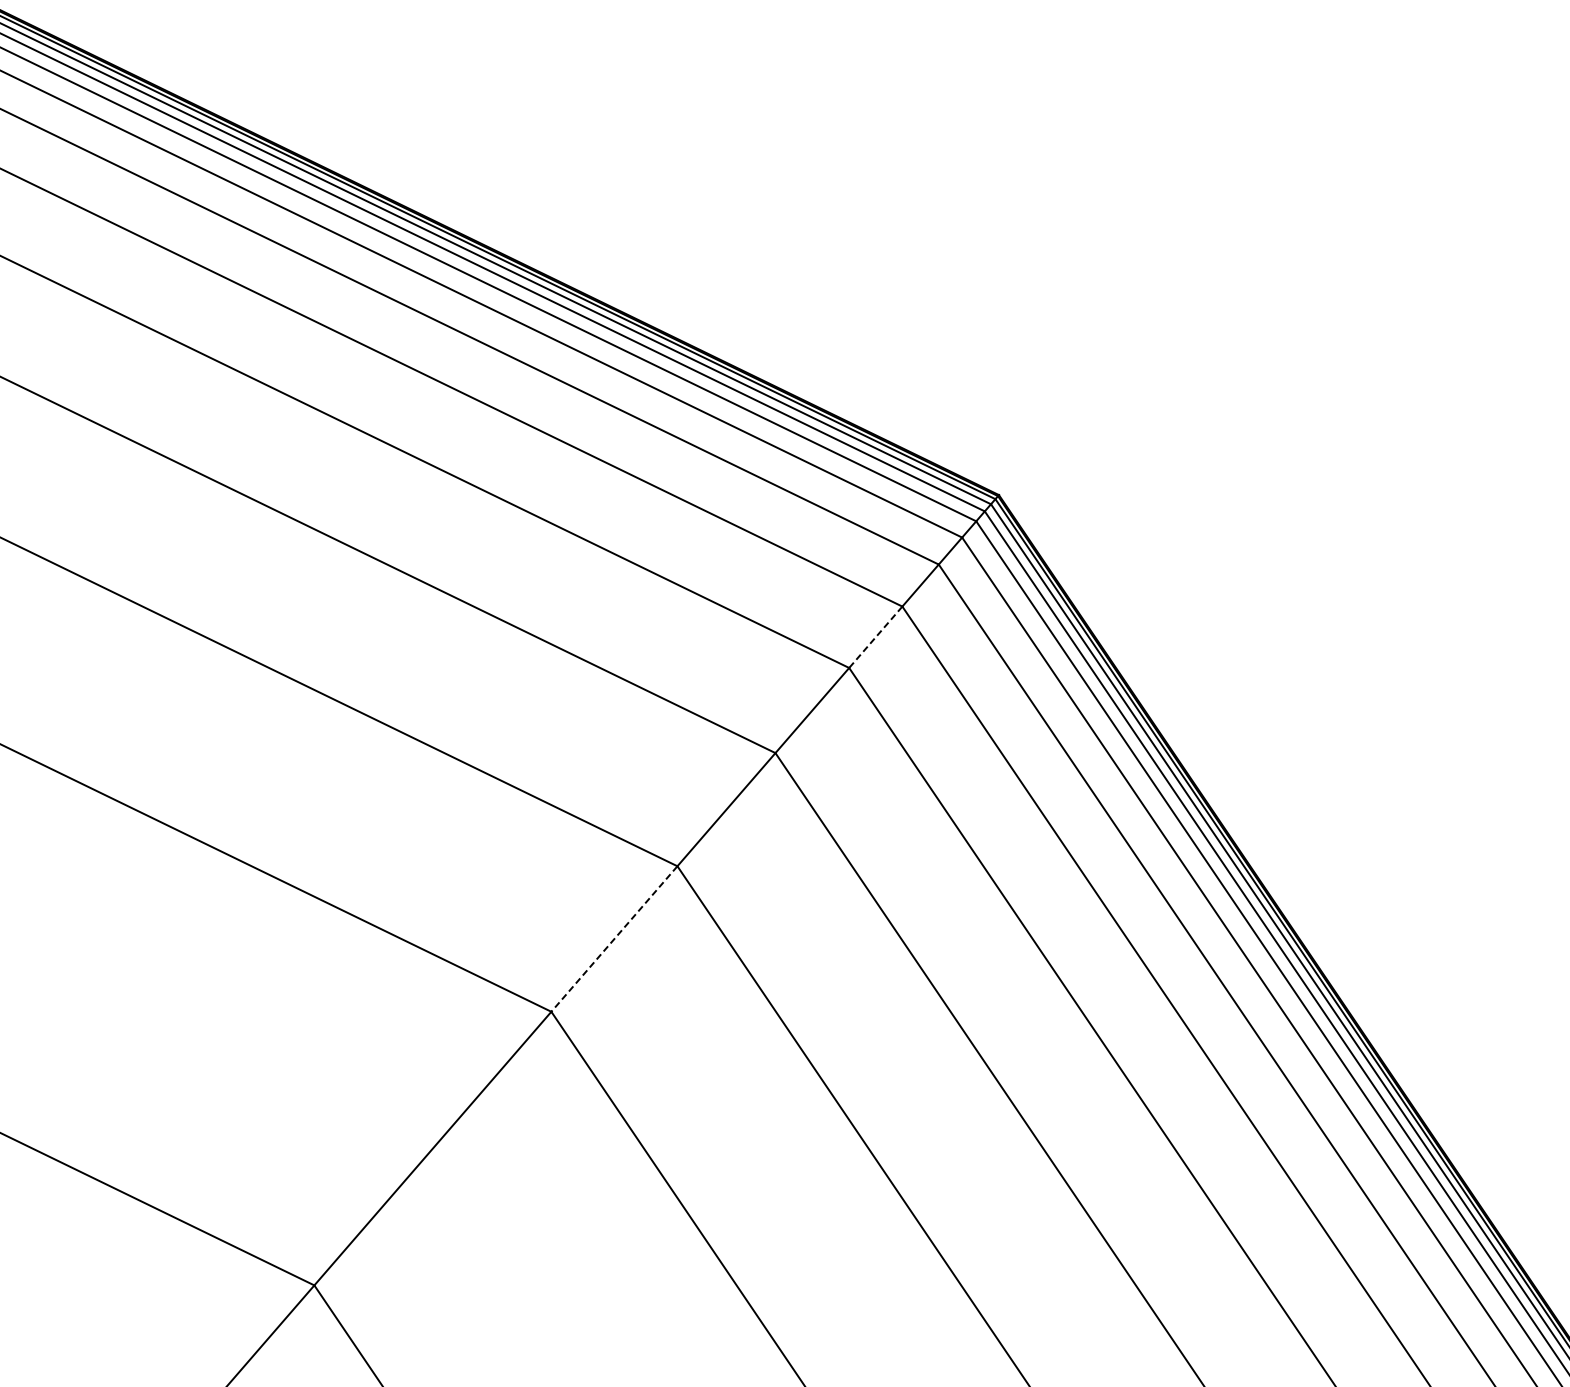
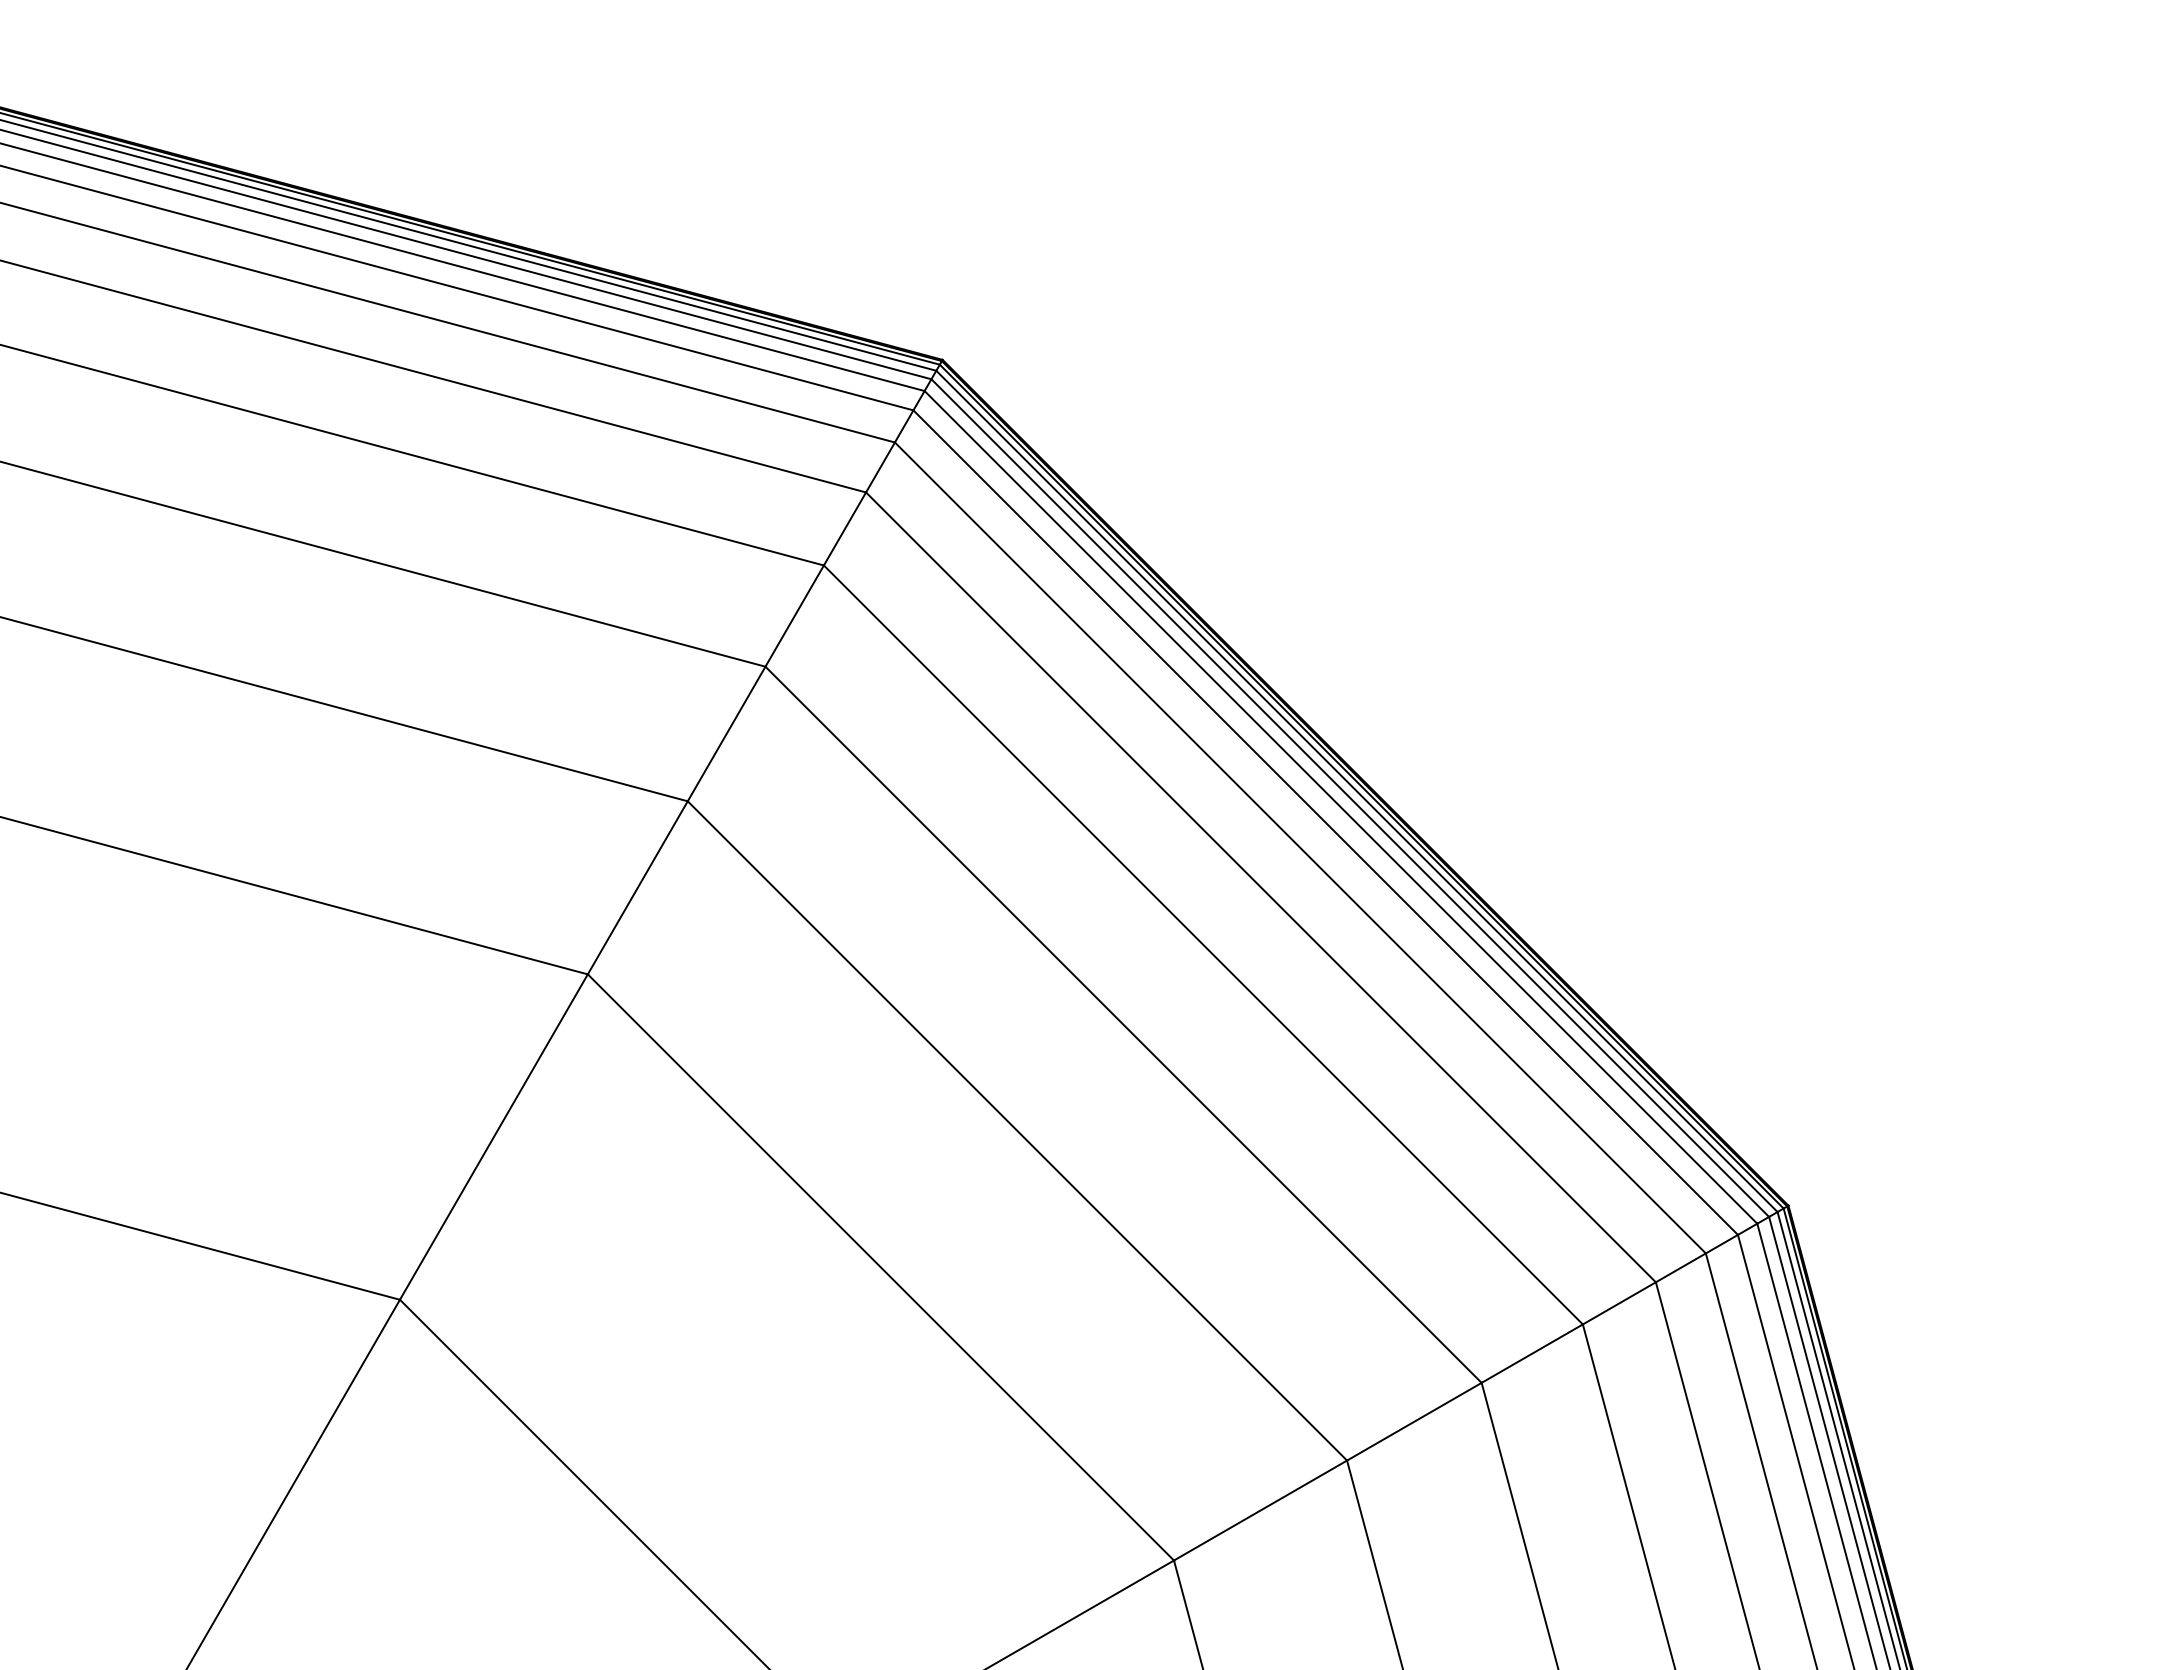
line: (875, 637) -> (844, 529), dashed -> solid
line: (614, 938) -> (637, 887), dashed -> solid

